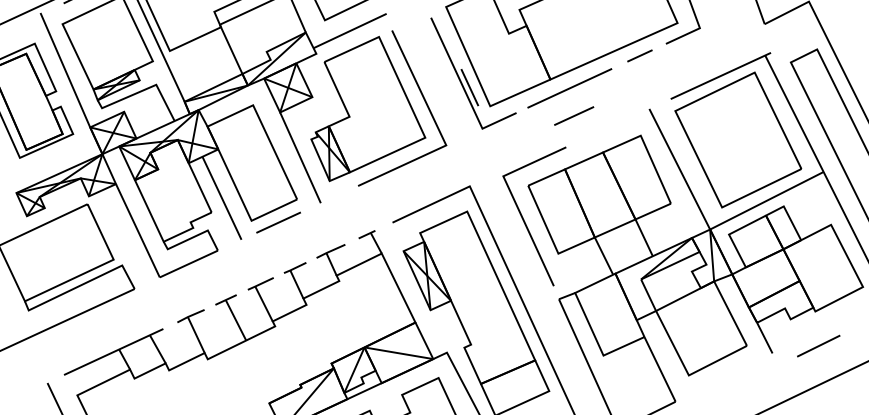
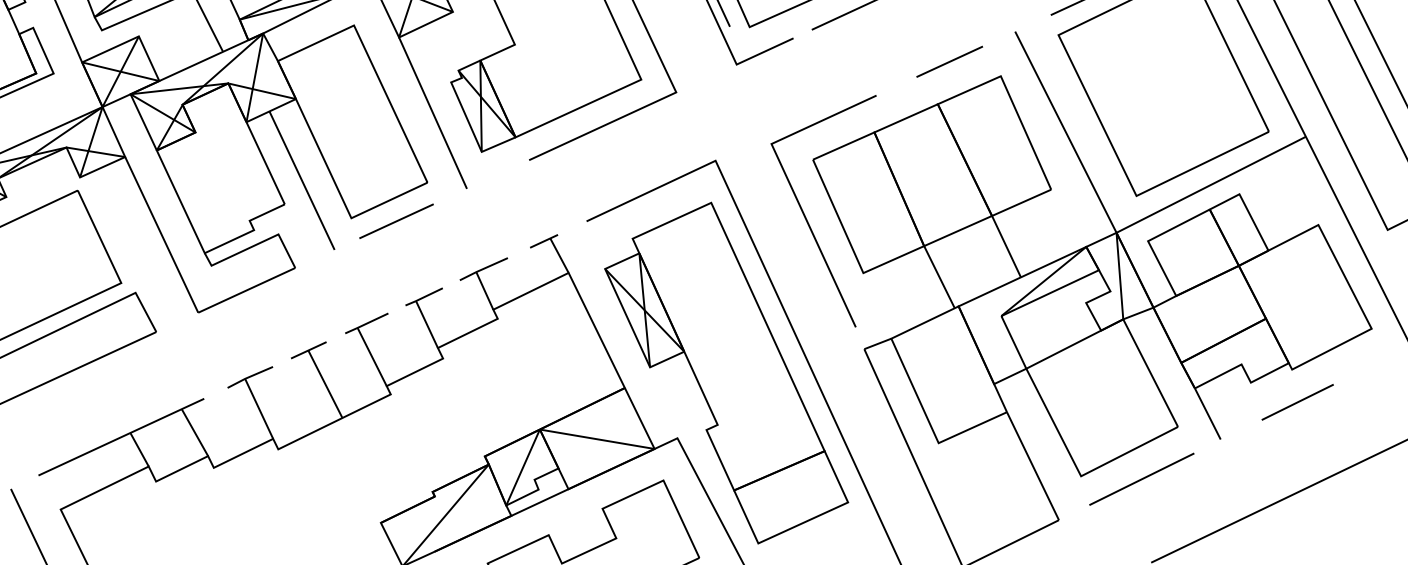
line: (574, 115) -> (950, 60), moved
line: (818, 345) -> (1297, 401), moved
line: (724, 377) -> (1140, 479), added

